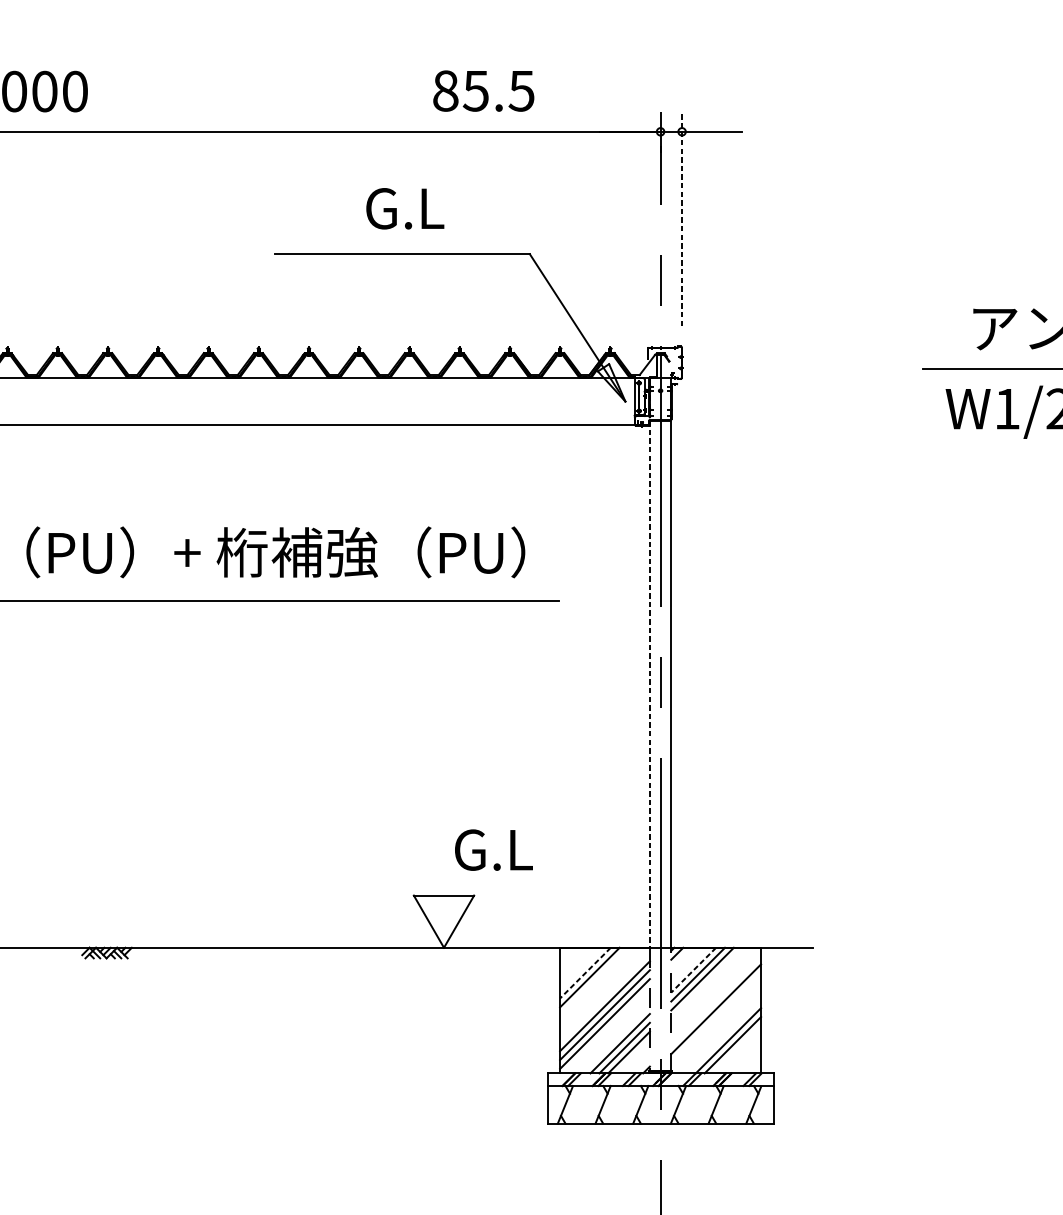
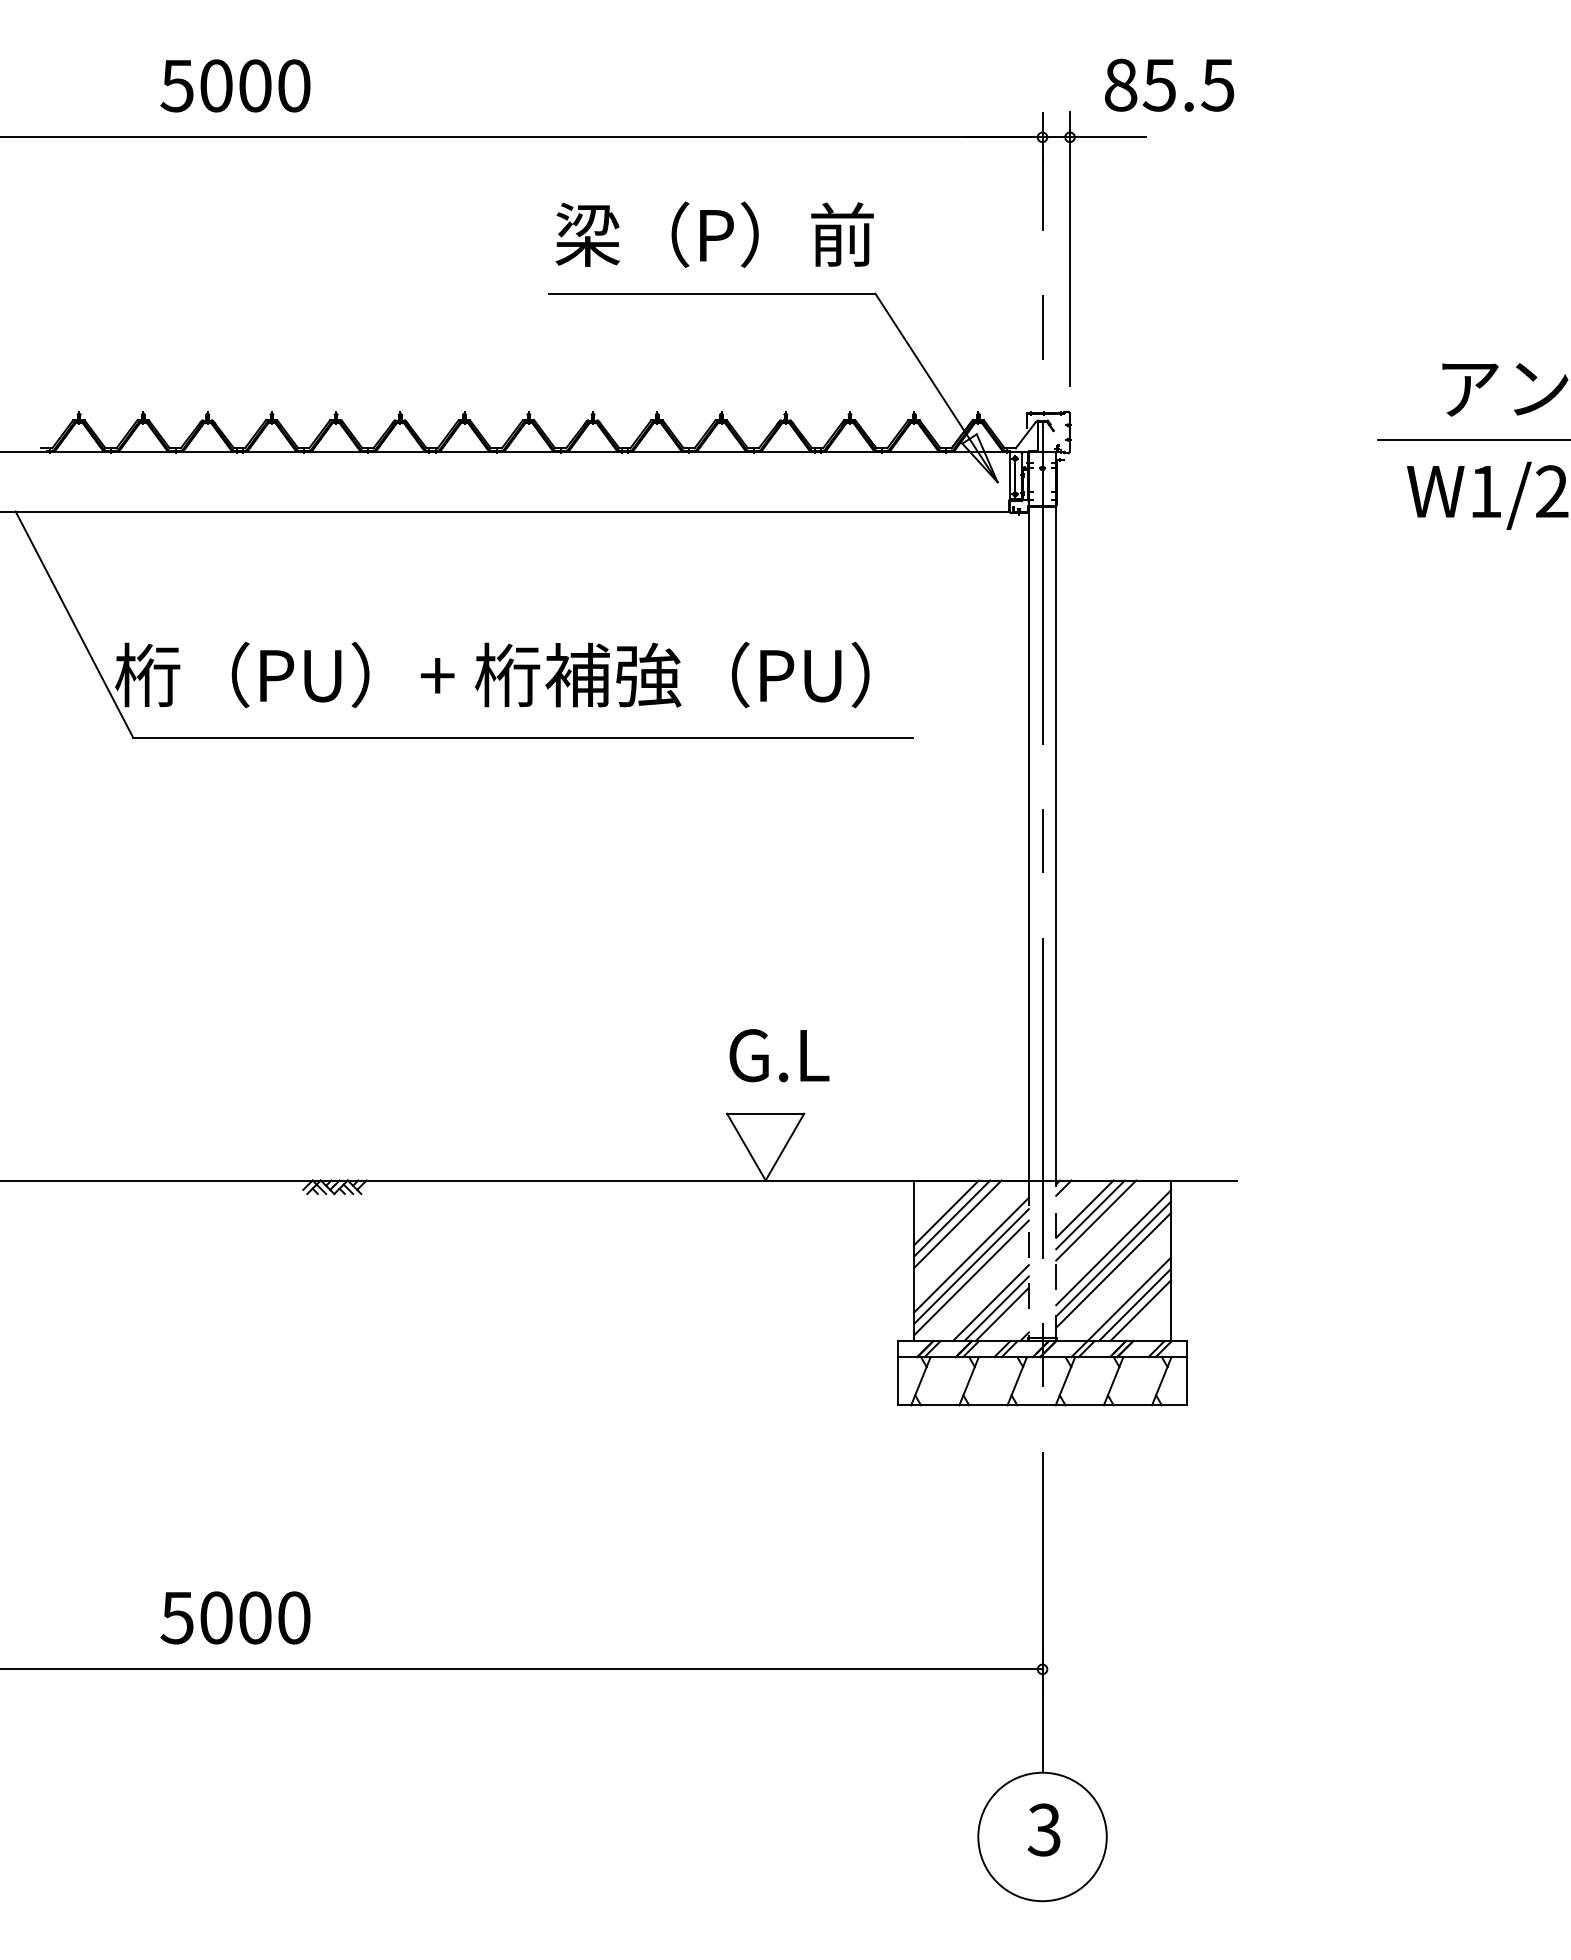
text: (483, 90) -> (1169, 84), moved
text: (403, 207) -> (714, 234), G.L -> 梁（P）前
line: (682, 218) -> (1070, 248), dashed -> solid
line: (649, 663) -> (1028, 816), dashed -> solid
text: (493, 850) -> (779, 1055), moved
line: (693, 970) -> (1084, 1209), dashed -> solid
line: (585, 972) -> (946, 1212), dashed -> solid
line: (594, 982) -> (957, 1224), added
line: (716, 1000) -> (1113, 1247), added
line: (716, 1018) -> (1113, 1270), added
line: (737, 1049) -> (1140, 1310), added

